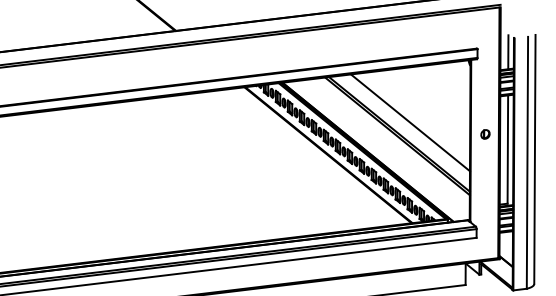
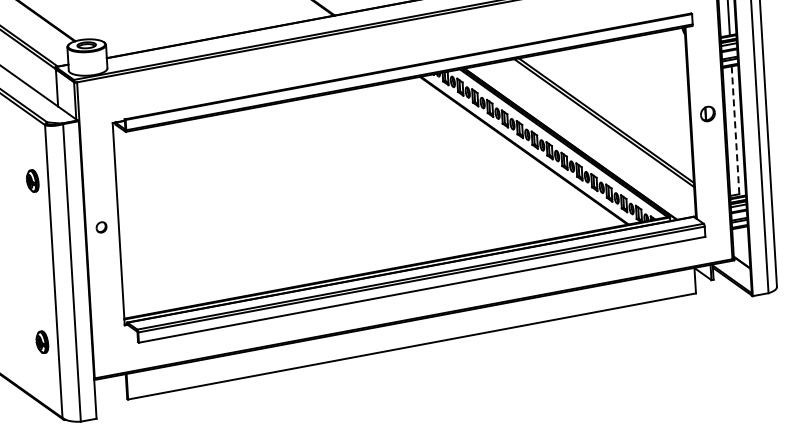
line: (410, 122) -> (618, 105), removed
part: (485, 134) -> (707, 114), size x1.4
line: (507, 148) -> (735, 129), solid -> dashed

